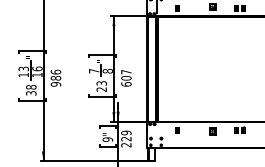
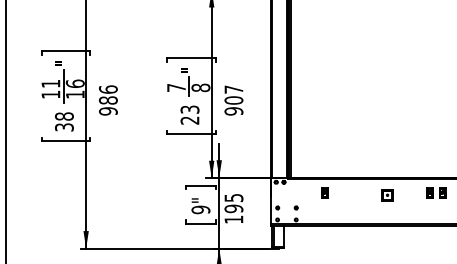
text: (23, 68) -> (50, 83), 13 -> 11
text: (126, 84) -> (234, 111), 607 -> 907
text: (126, 138) -> (234, 207), 229 -> 195

